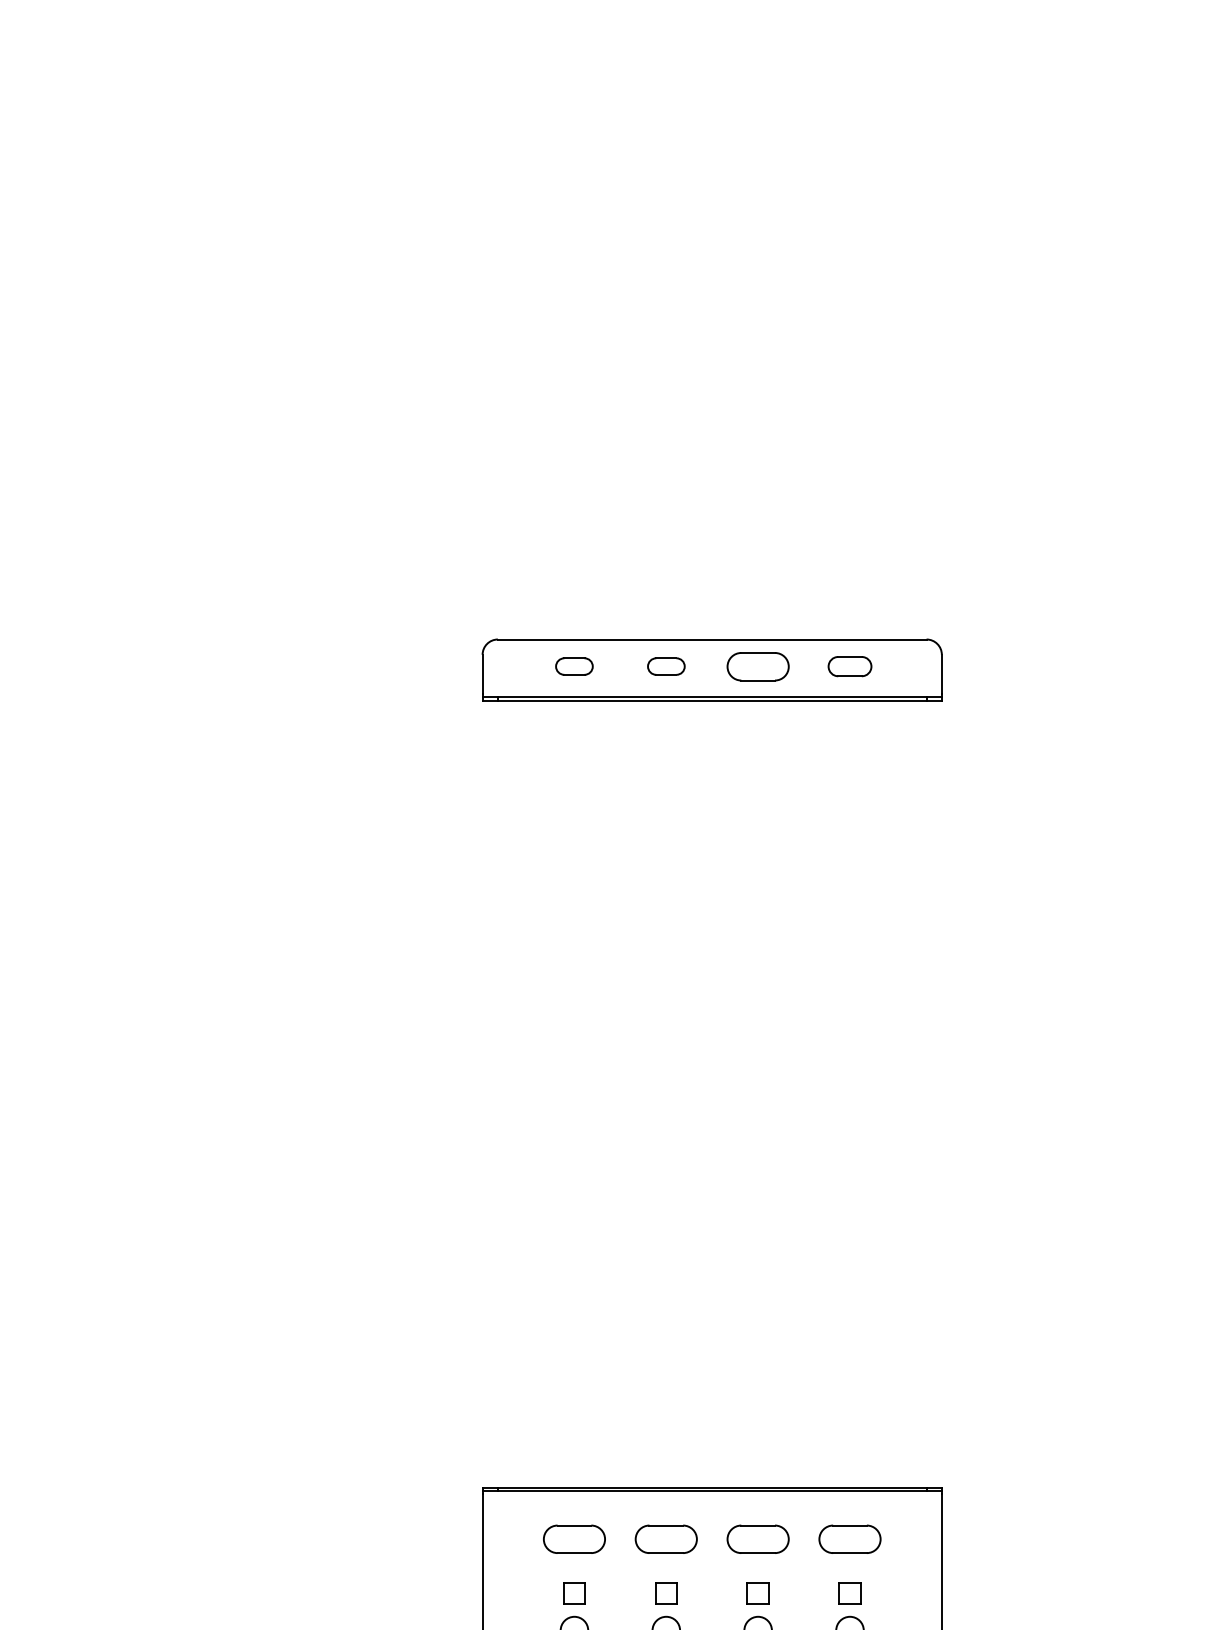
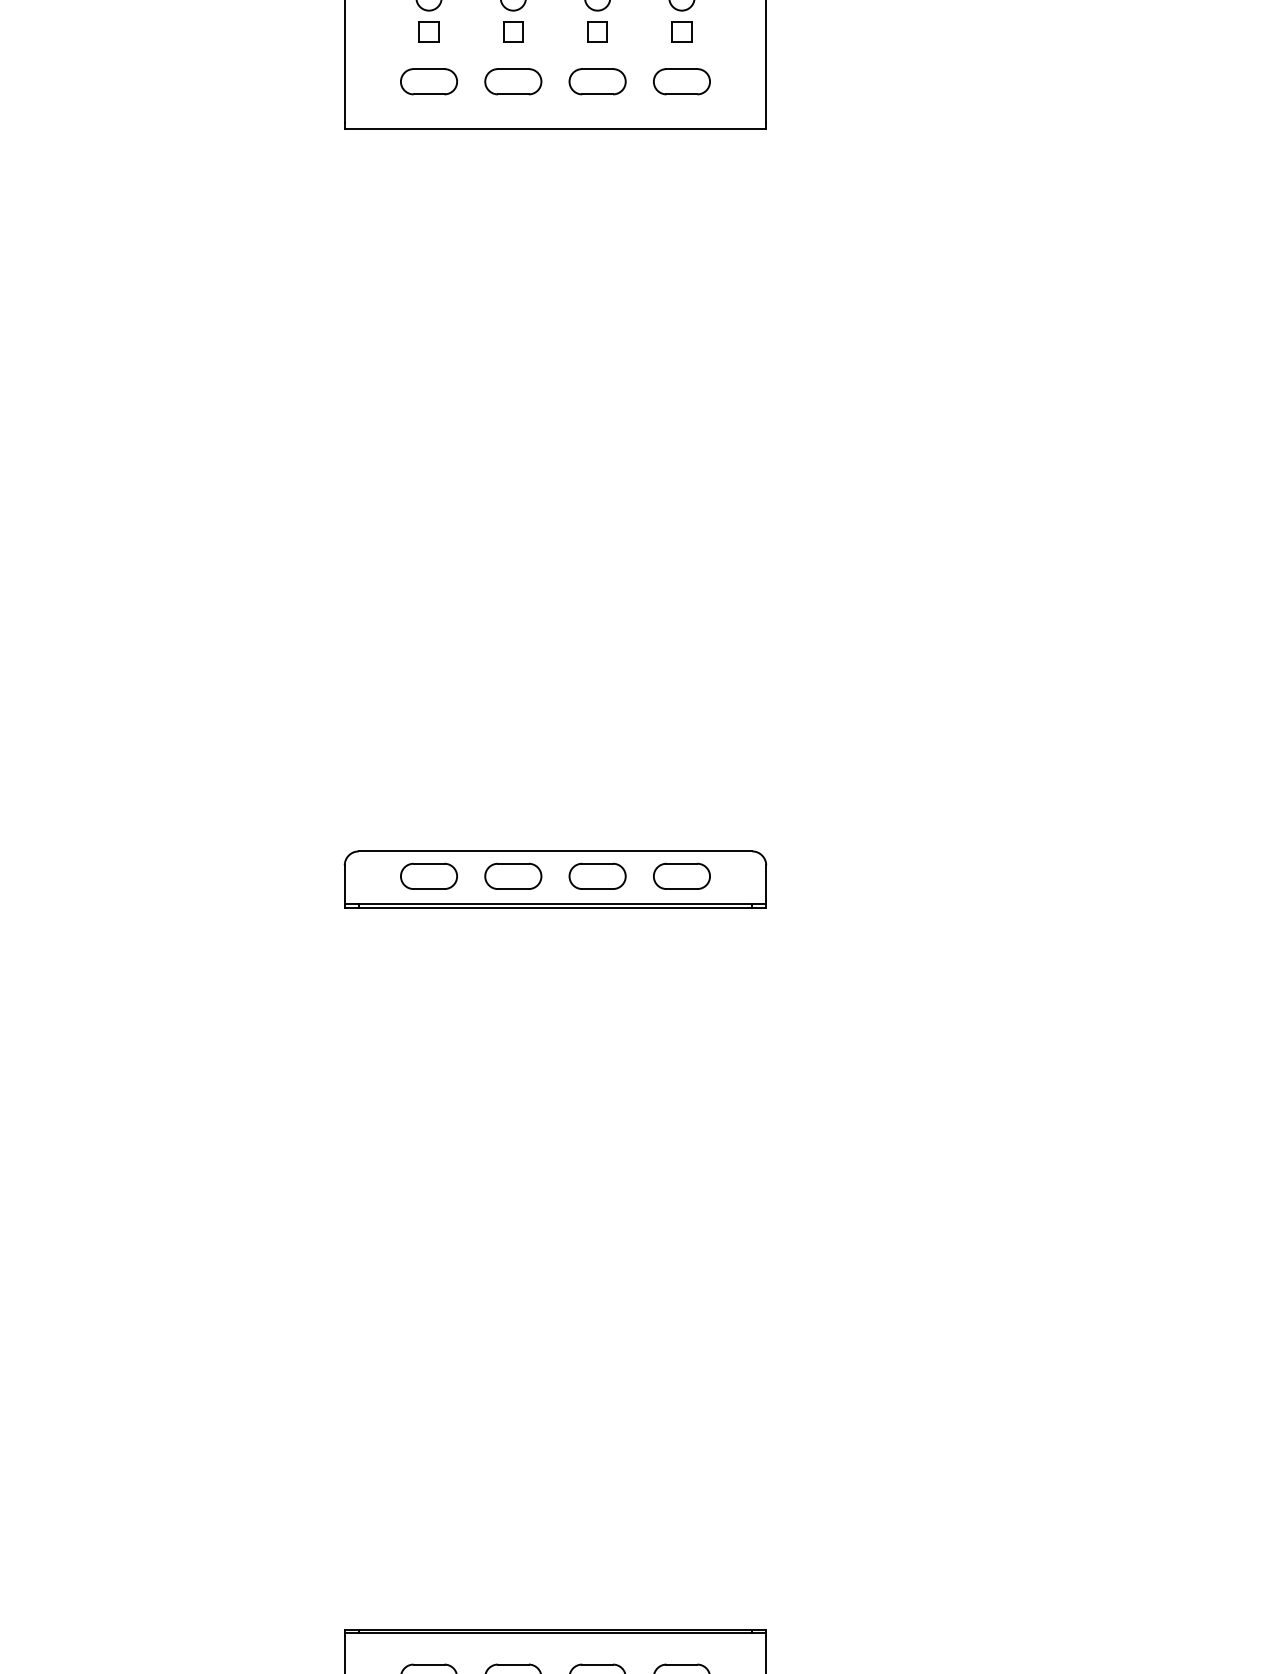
part: (573, 665) -> (428, 875), size x1.67
part: (666, 665) -> (513, 875), size x1.67
part: (849, 665) -> (681, 875), size x1.43

